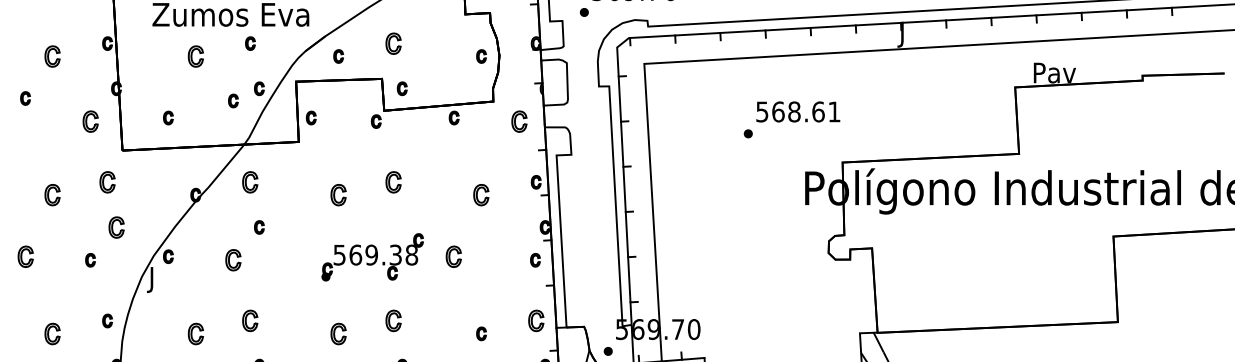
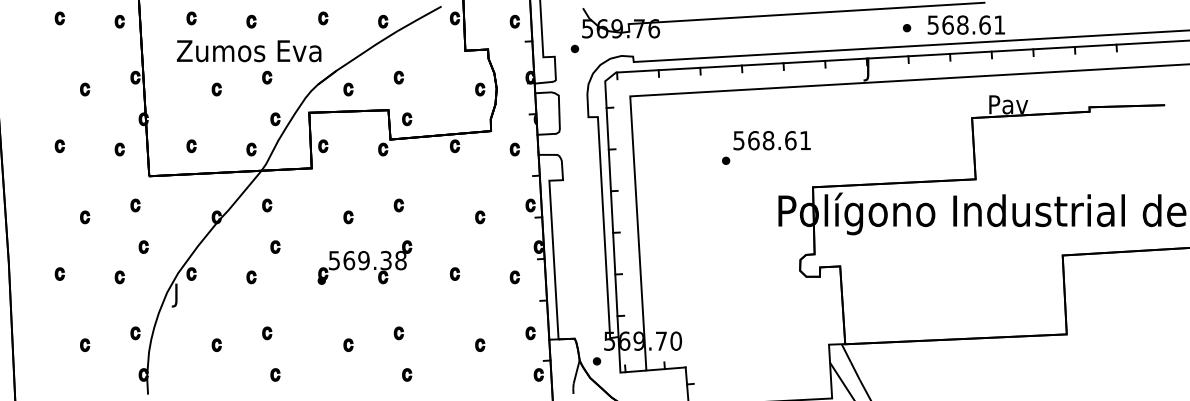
part: (392, 43) -> (398, 77), size x0.62
part: (53, 56) -> (85, 89), size x0.62
part: (195, 56) -> (216, 89), size x0.62
part: (25, 98) -> (59, 146), moved
part: (233, 100) -> (251, 149), moved
part: (90, 121) -> (119, 149), size x0.62
part: (518, 121) -> (514, 149), size x0.62
part: (107, 182) -> (135, 205), size x0.62
part: (250, 182) -> (267, 205), size x0.62
part: (392, 182) -> (398, 205), size x0.62
part: (53, 195) -> (85, 217), size x0.62
part: (338, 195) -> (348, 217), size x0.62
part: (481, 195) -> (480, 217), size x0.62
part: (116, 226) -> (143, 246), size x0.62
part: (25, 256) -> (59, 273), size x0.62
part: (454, 256) -> (455, 273), size x0.62
part: (372, 257) -> (364, 262), moved
part: (233, 260) -> (251, 277), size x0.62
part: (535, 260) -> (514, 277), moved
part: (250, 321) -> (267, 333), size x0.62
part: (392, 321) -> (398, 333), size x0.62
part: (536, 321) -> (530, 333), size x0.62
part: (53, 333) -> (85, 344), size x0.62
part: (195, 333) -> (216, 344), size x0.62
part: (338, 333) -> (348, 344), size x0.62

